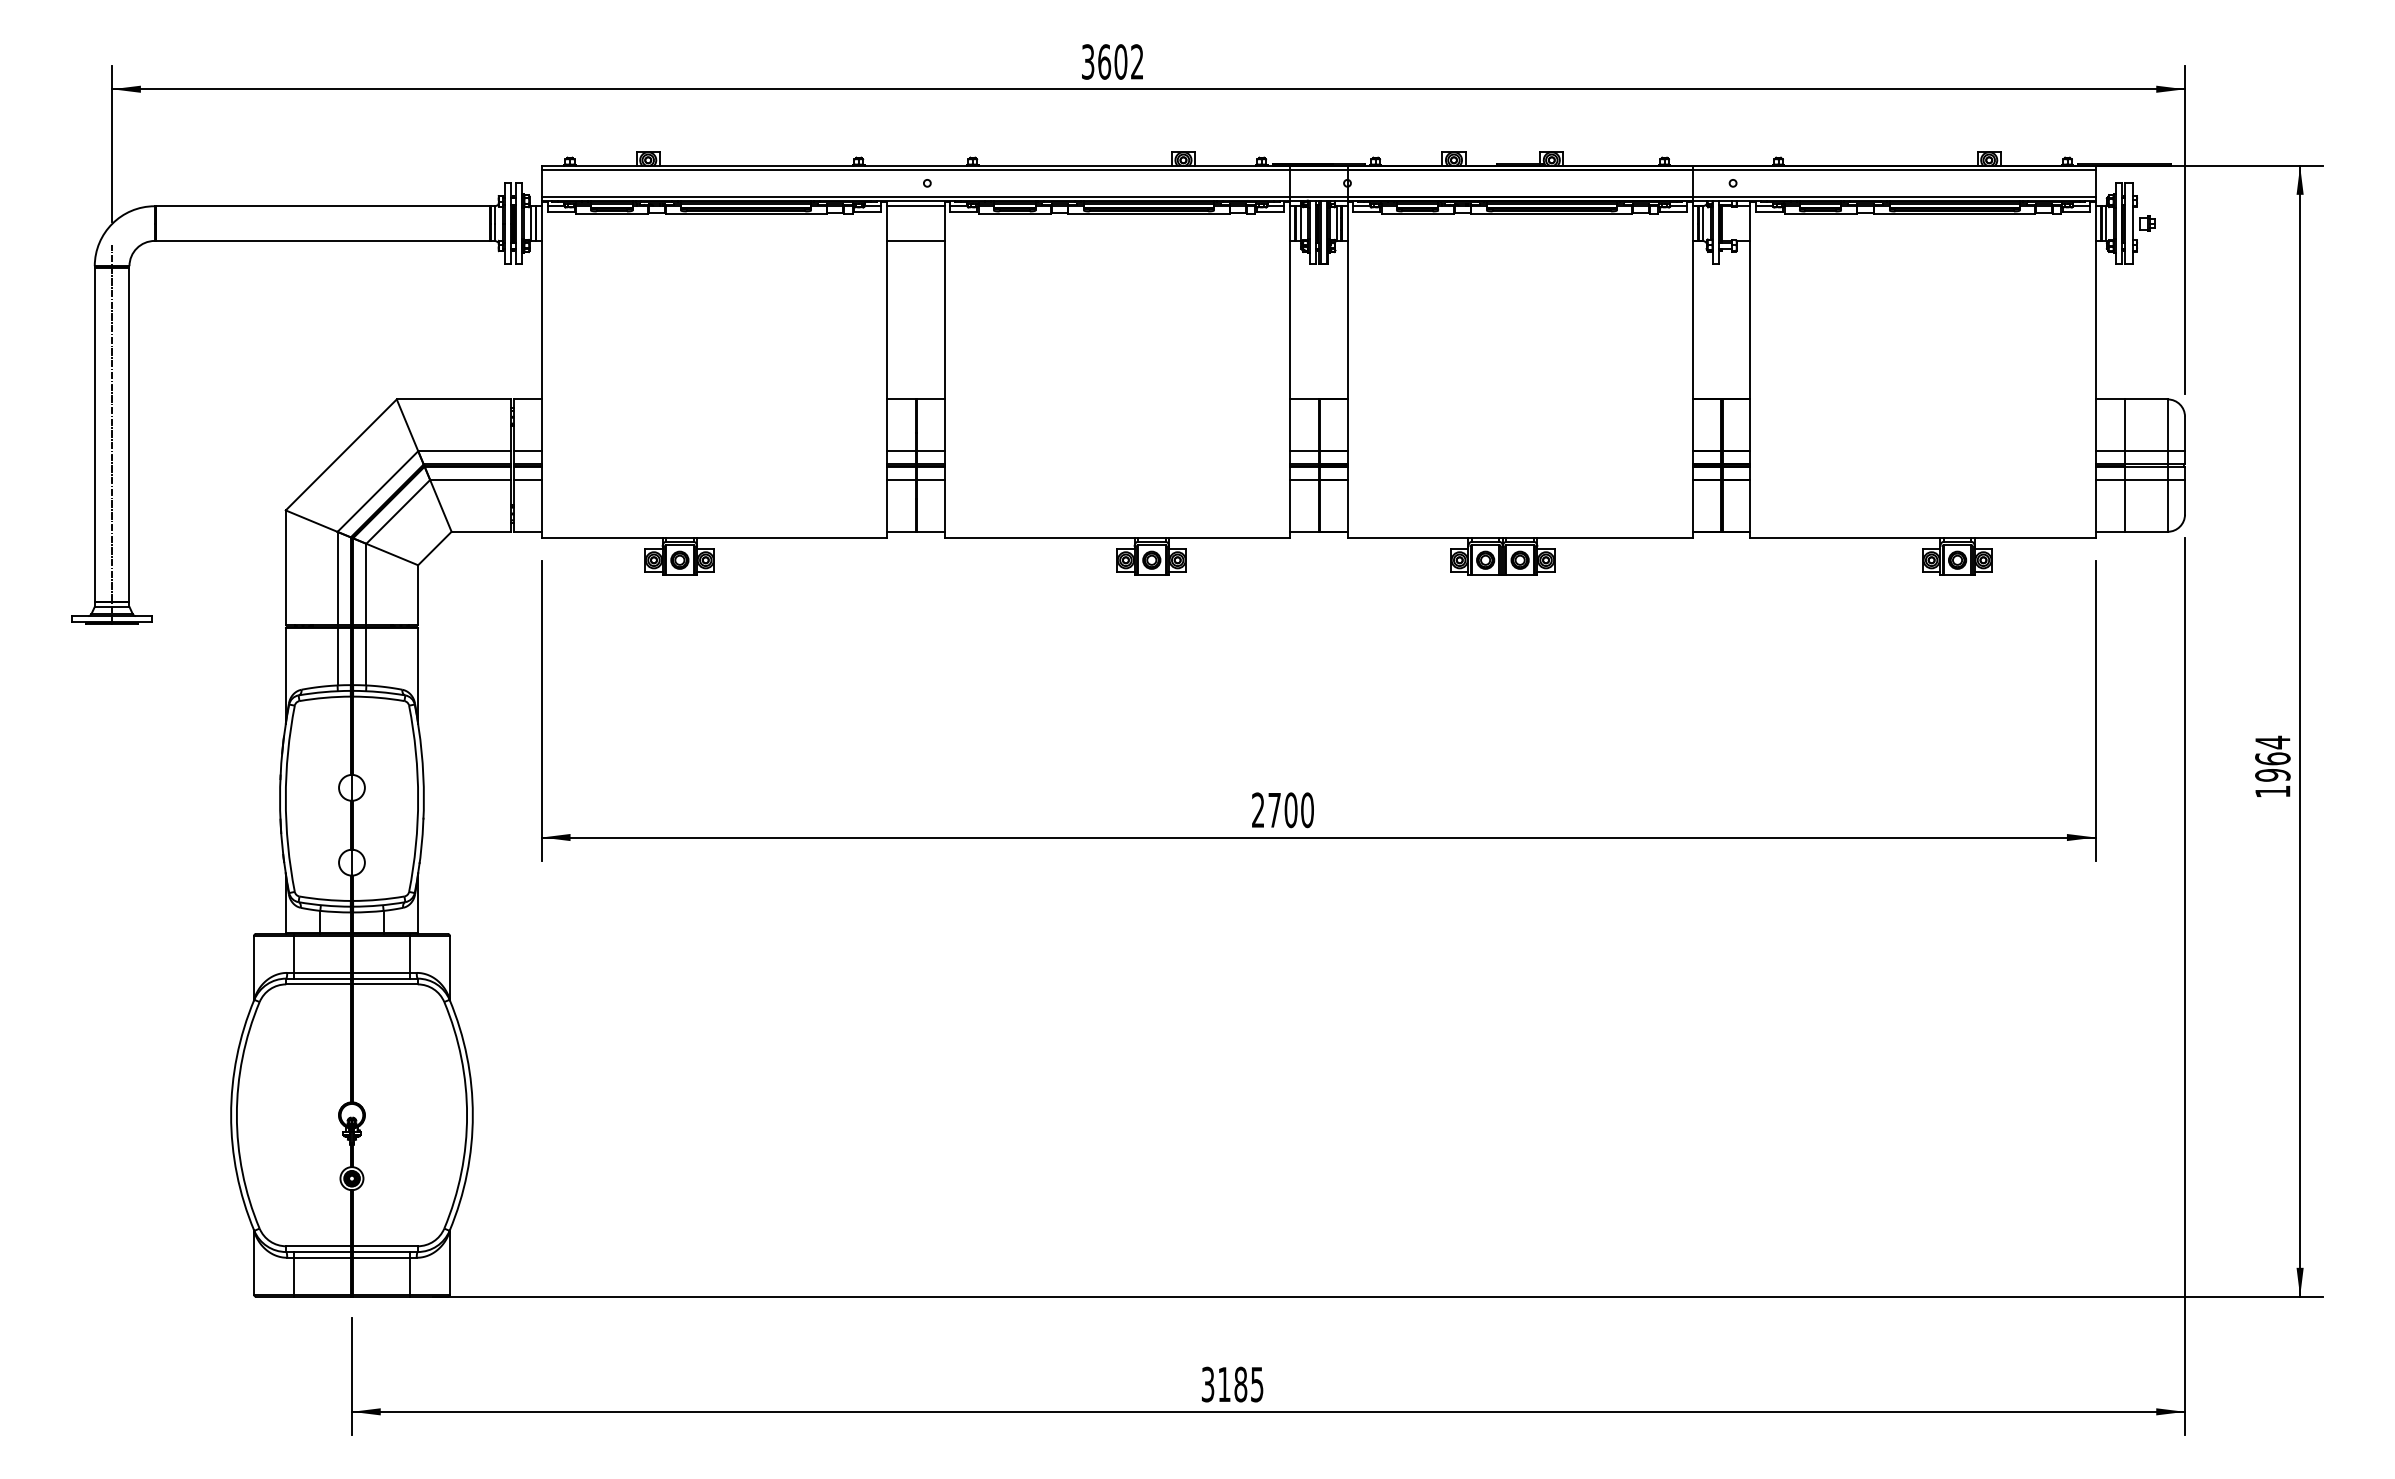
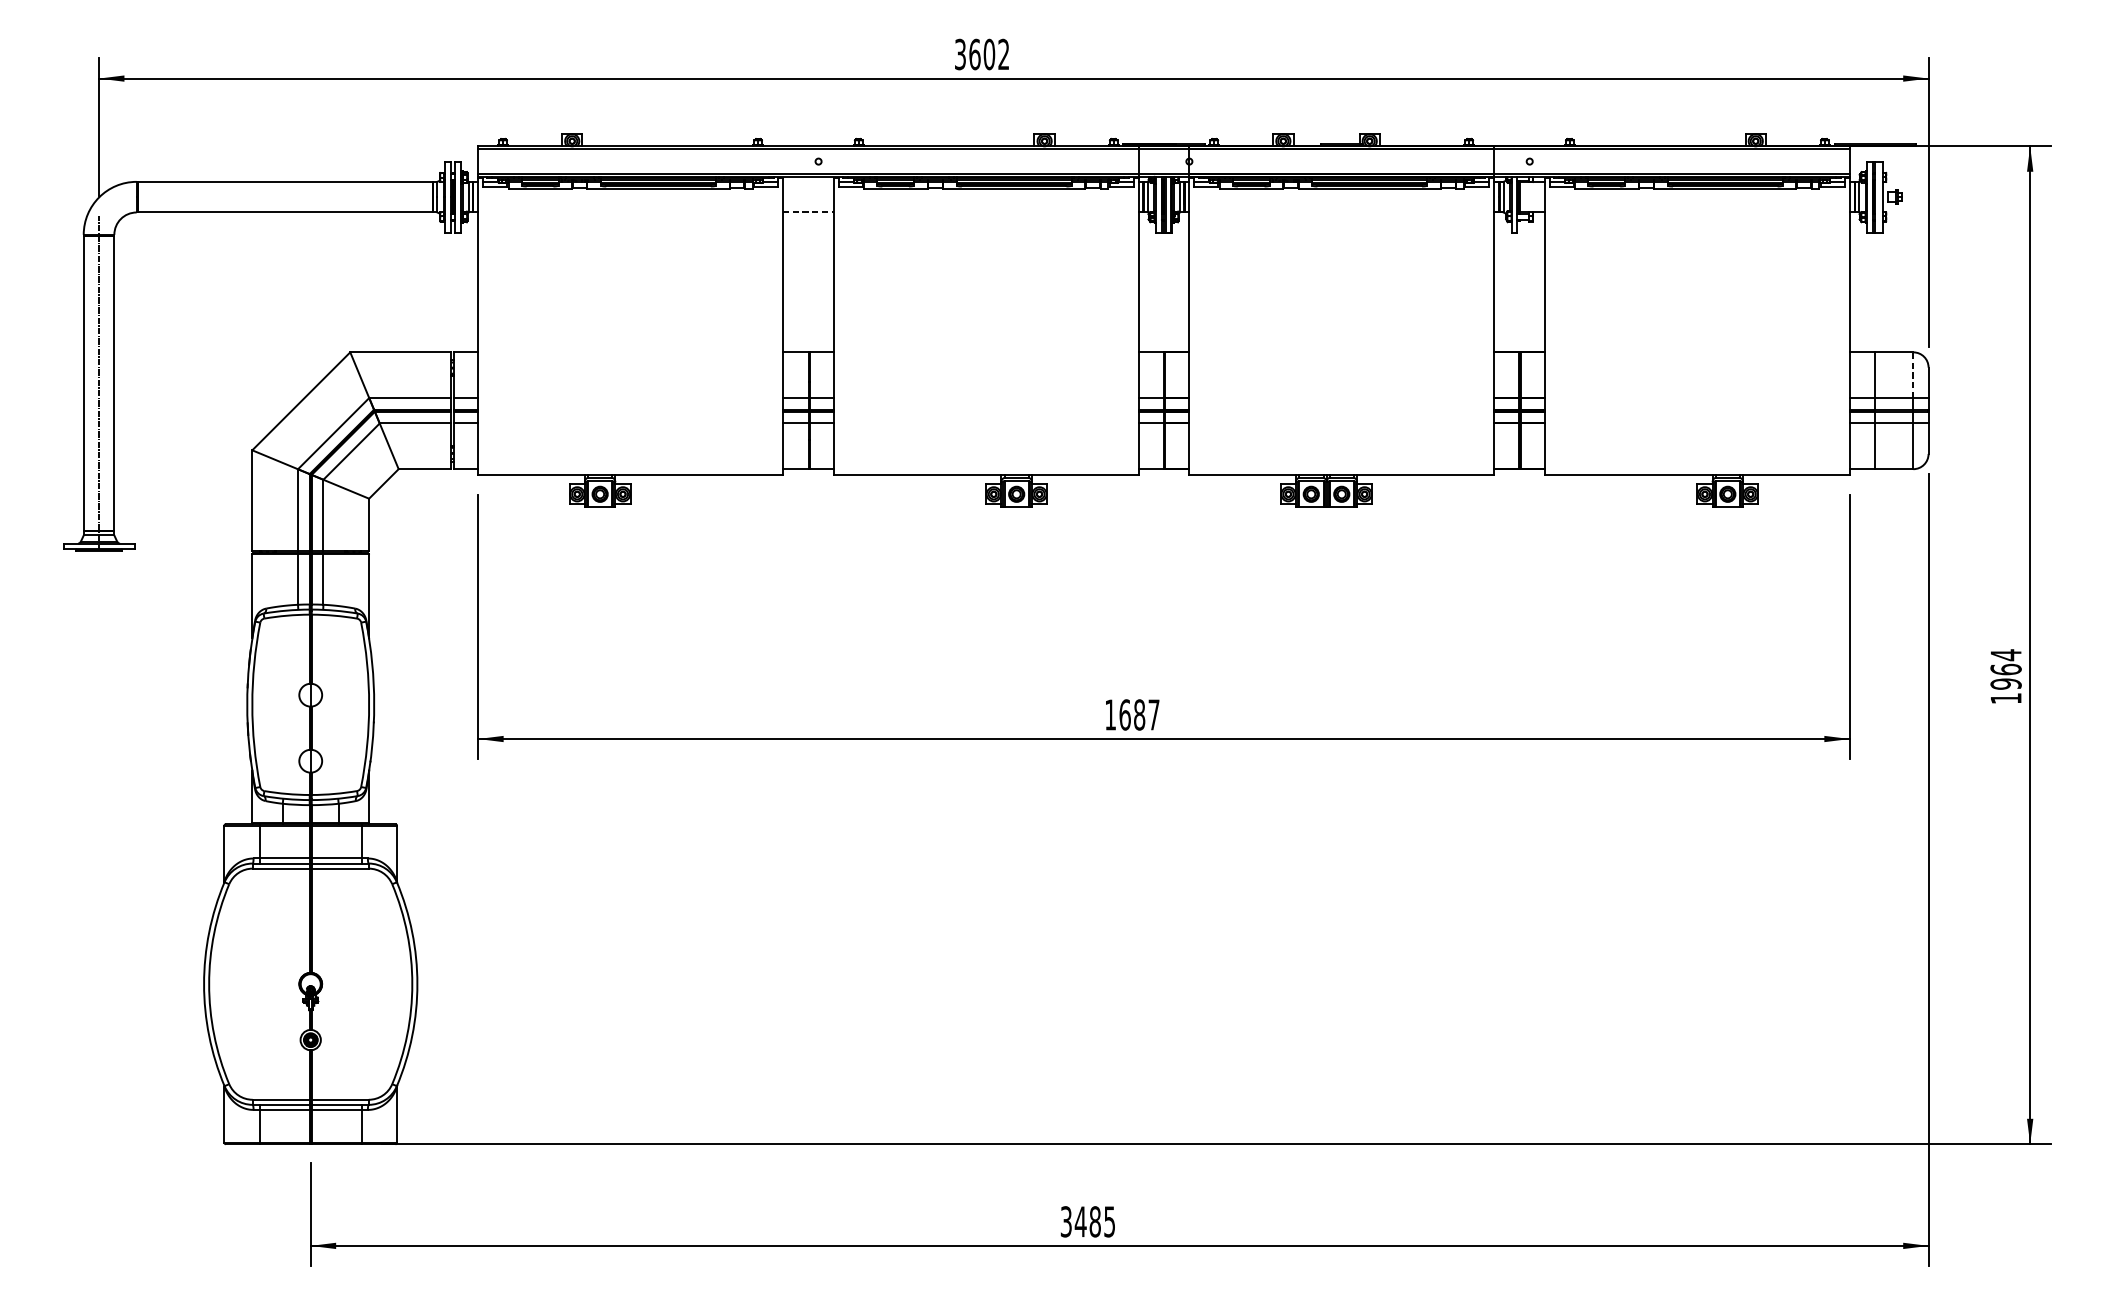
line: (915, 206) -> (808, 182), removed
line: (915, 240) -> (808, 212), solid -> dashed
line: (2167, 425) -> (1913, 375), solid -> dashed
text: (1282, 810) -> (1132, 715), 2700 -> 1687
text: (1224, 1384) -> (1080, 1221), 3185 -> 3485

